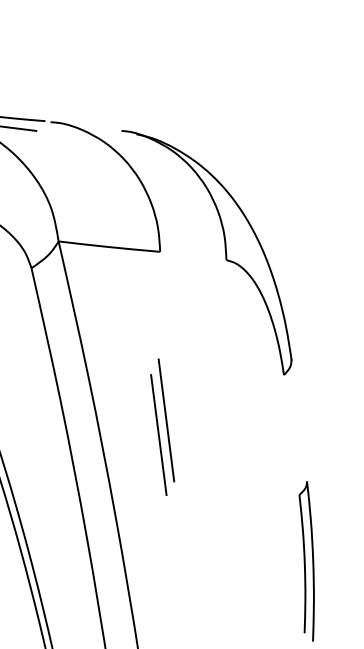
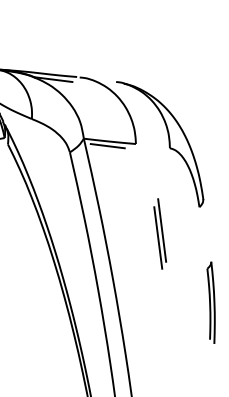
line: (104, 256) -> (107, 146), added
part: (161, 426) -> (159, 233), moved

